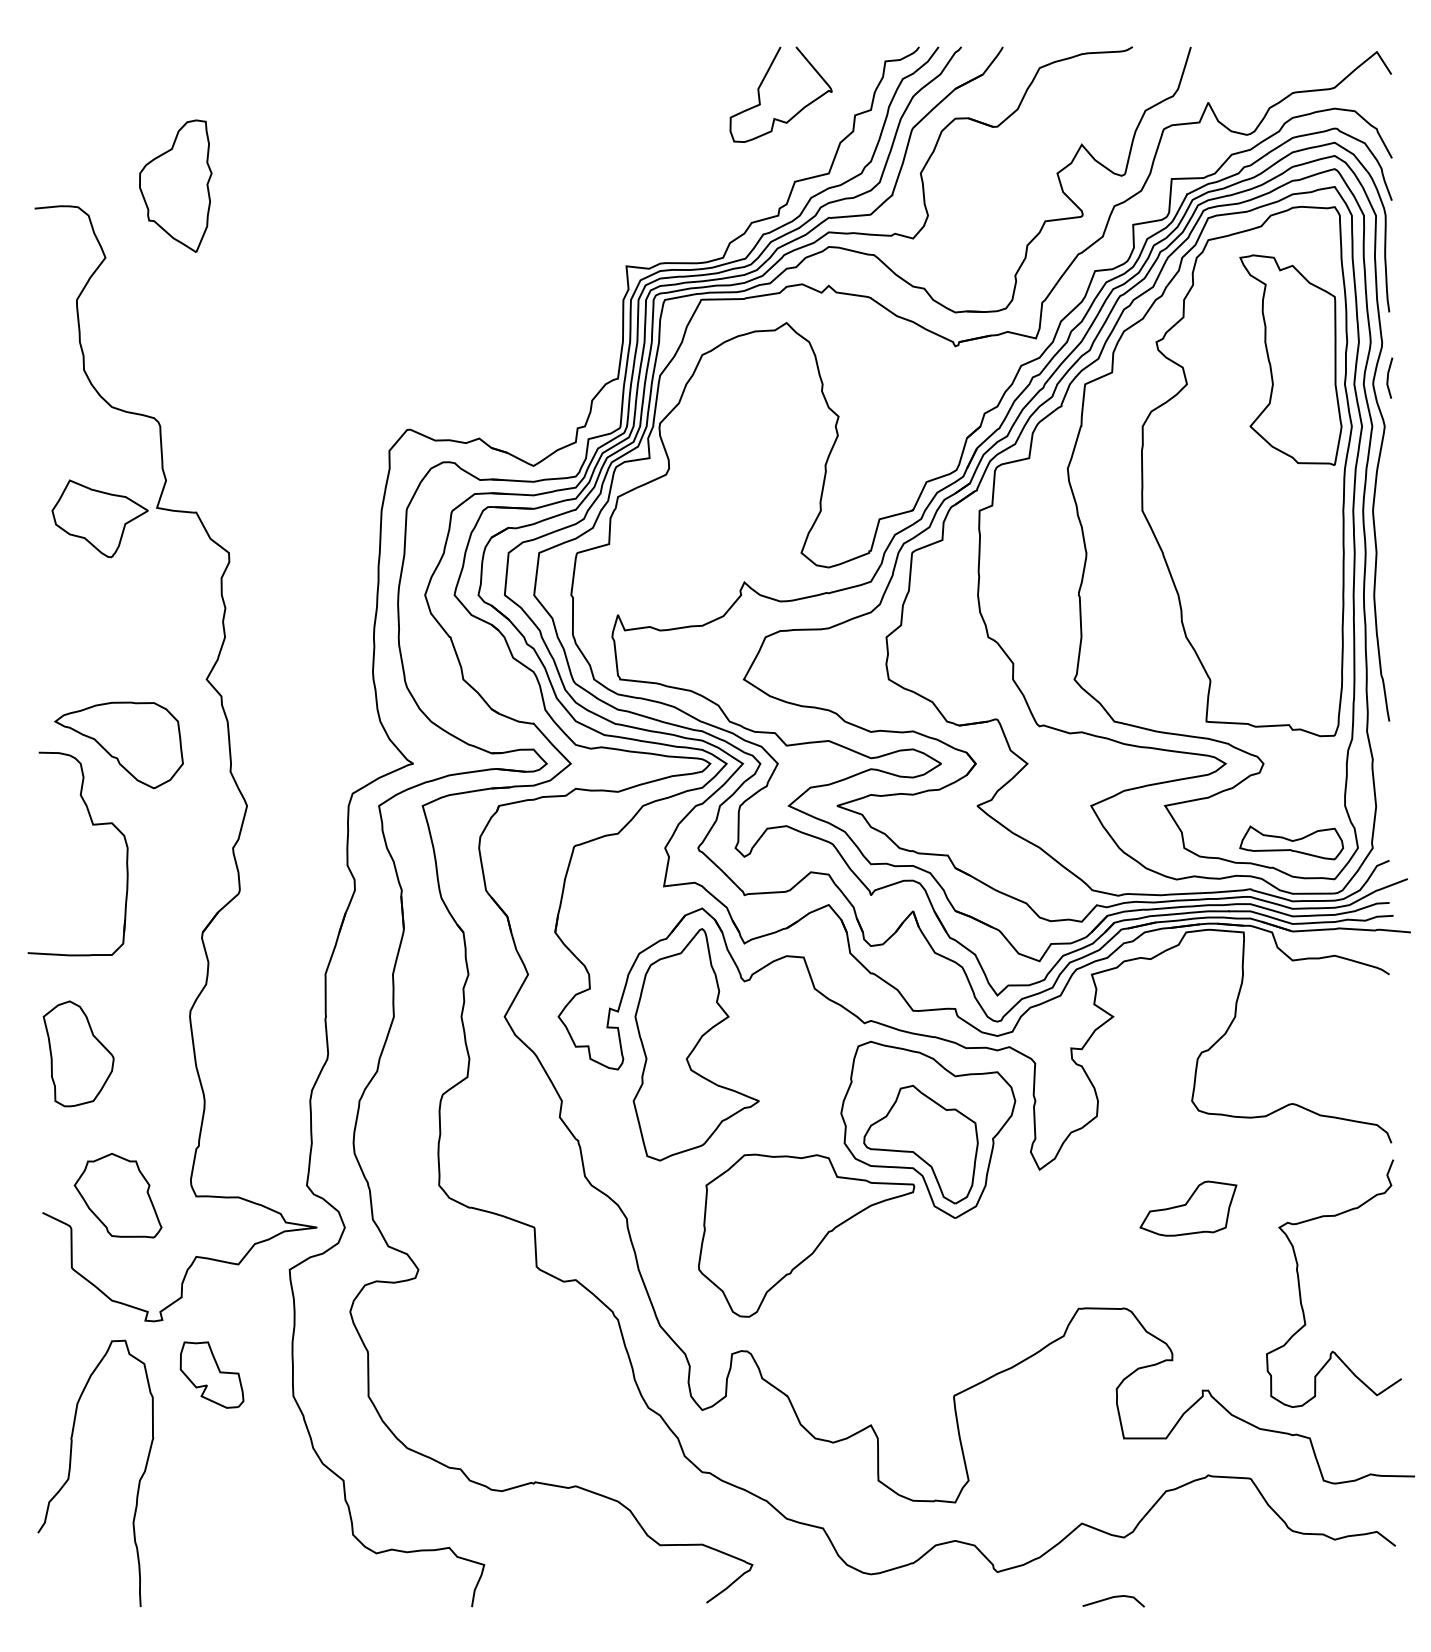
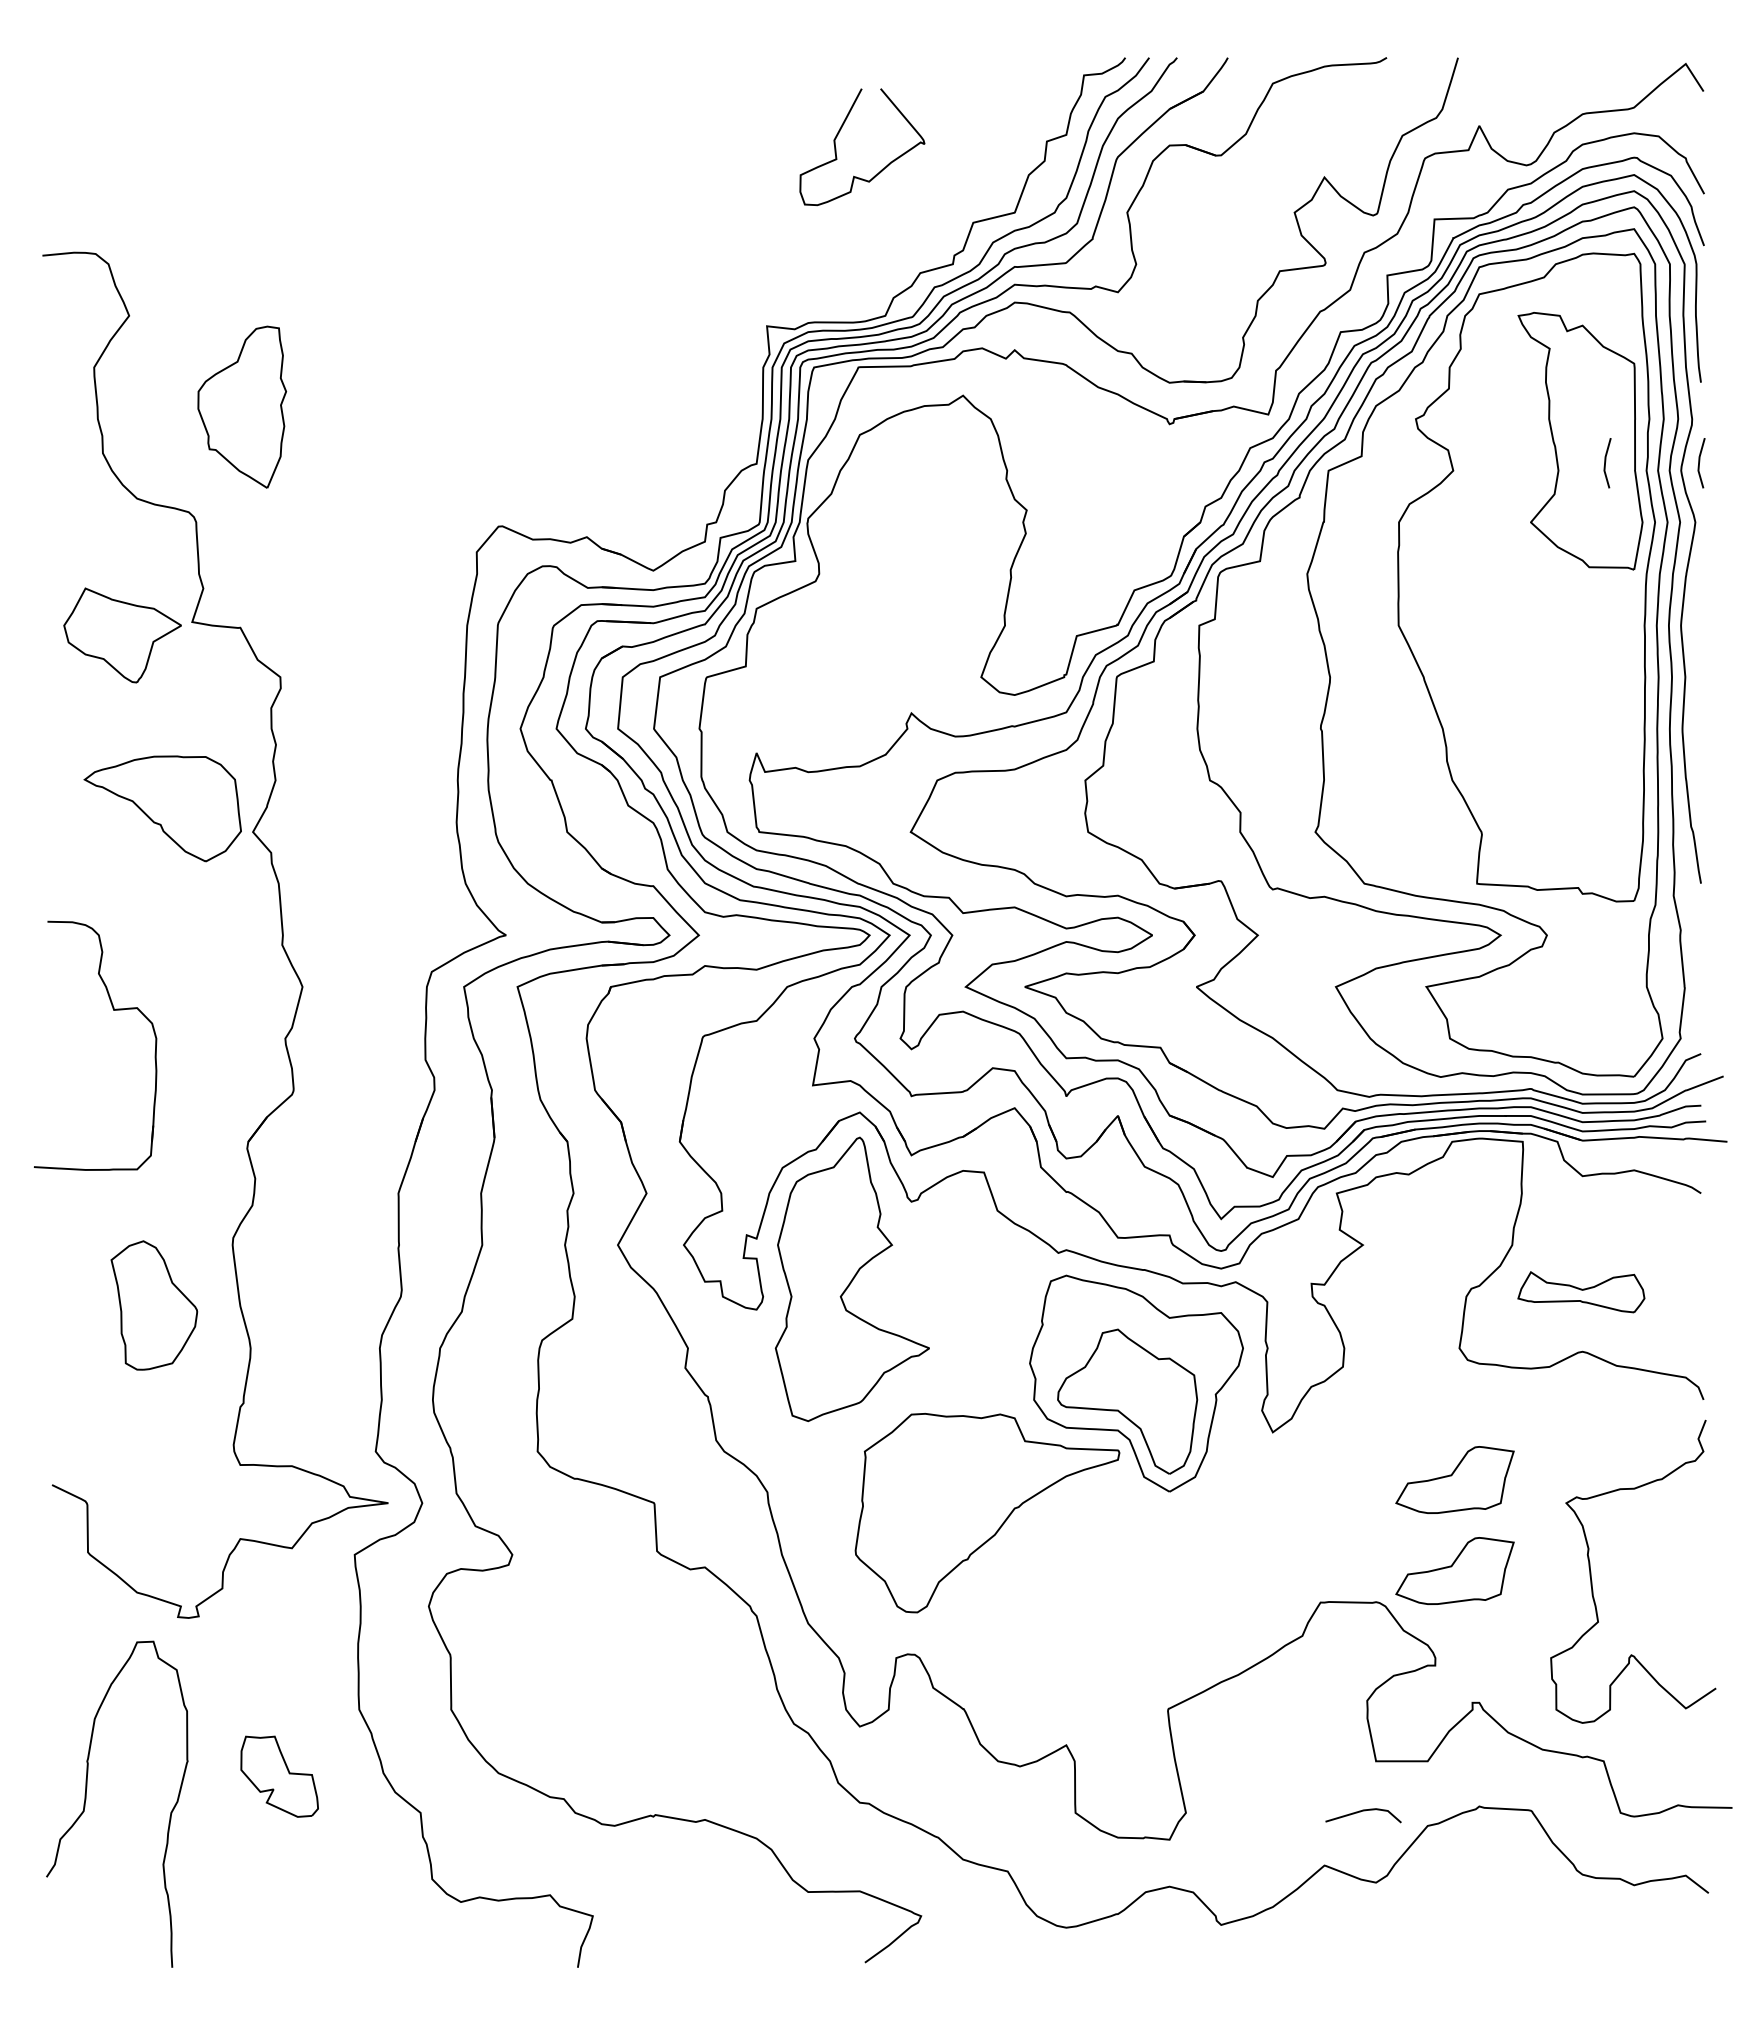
curve: (760, 95) -> (836, 148), moved
part: (176, 185) -> (242, 406), moved
line: (1311, 378) -> (1605, 463), added
part: (118, 745) -> (162, 808), moved
part: (1291, 843) -> (1581, 1292), moved
part: (78, 1053) -> (154, 1305), moved
part: (118, 1196) -> (144, 1464), removed
part: (1188, 1282) -> (1454, 1570), added
part: (211, 1374) -> (279, 1776), moved
line: (1113, 1597) -> (1363, 1811), moved

